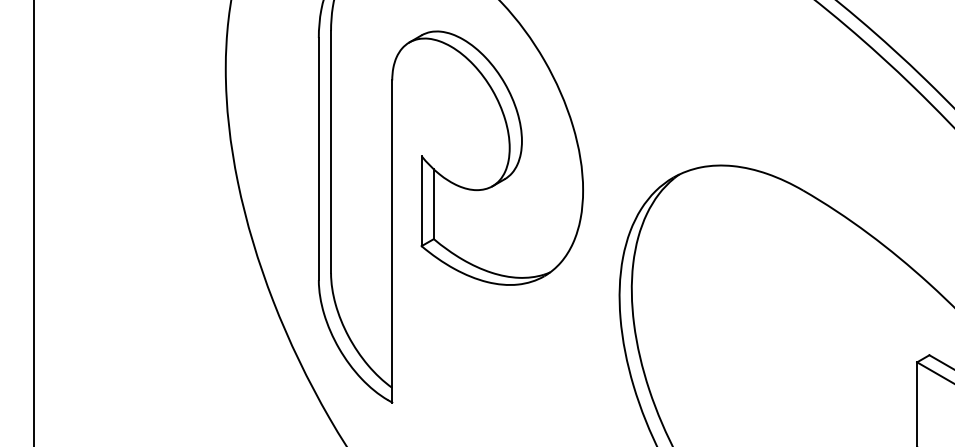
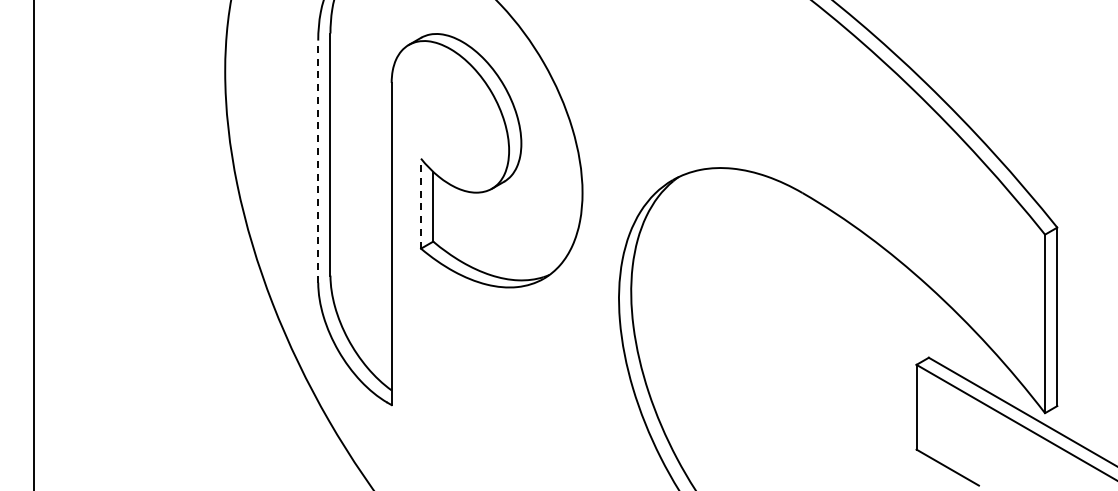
line: (319, 158) -> (318, 161), solid -> dashed
line: (422, 200) -> (421, 203), solid -> dashed

